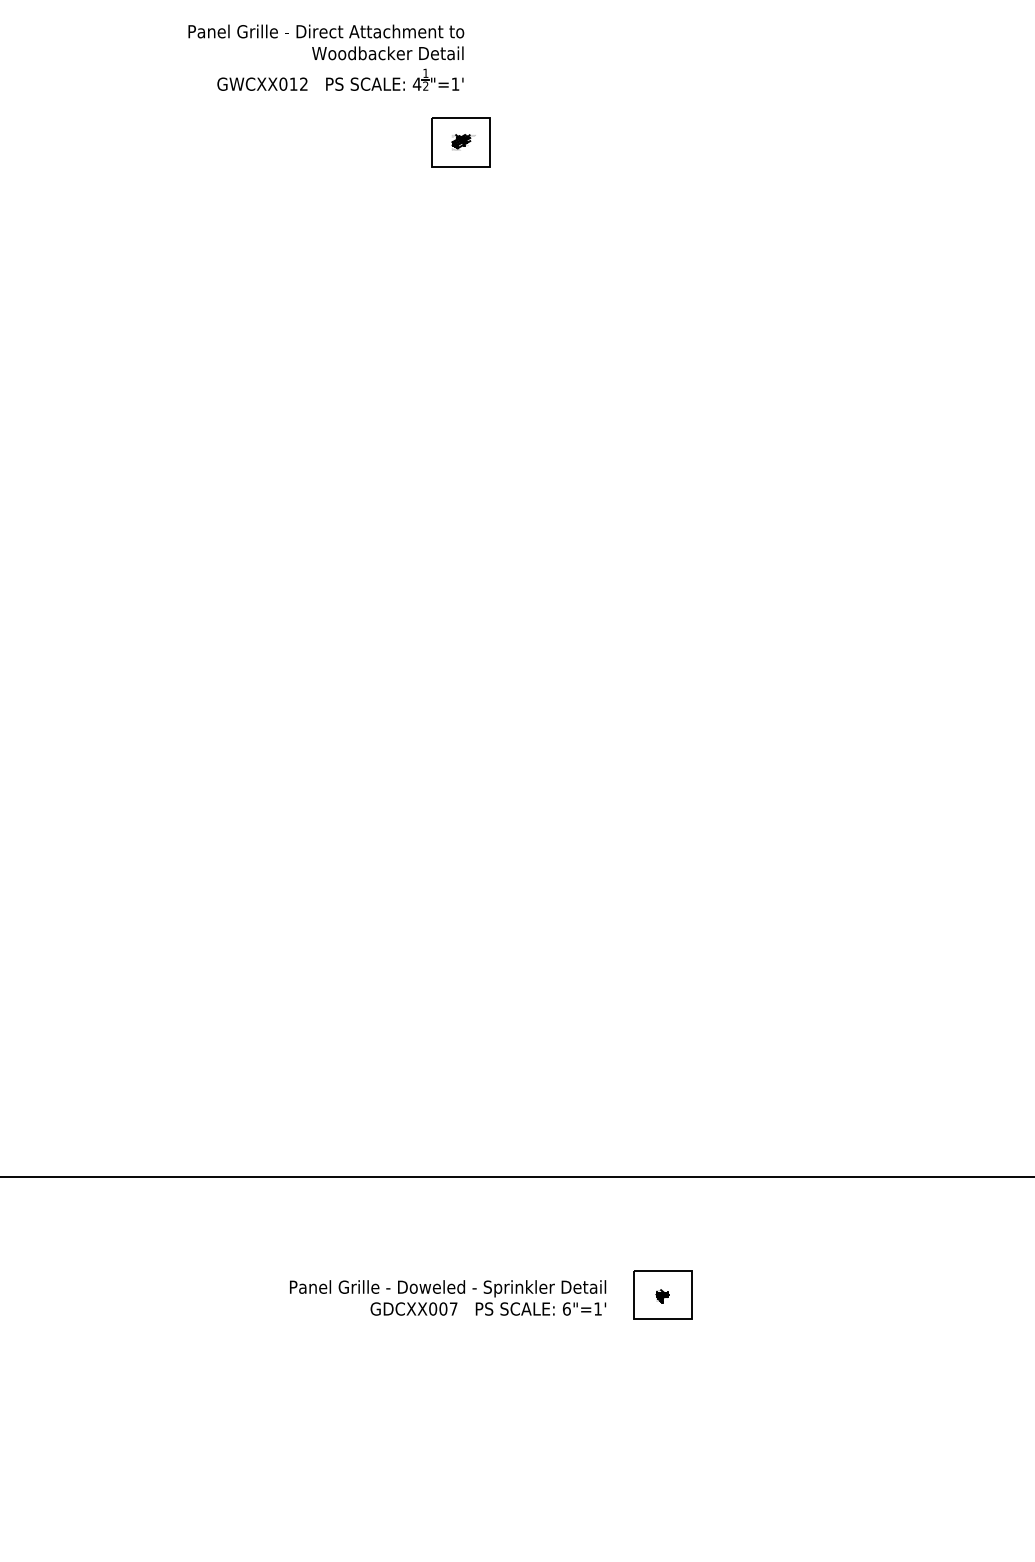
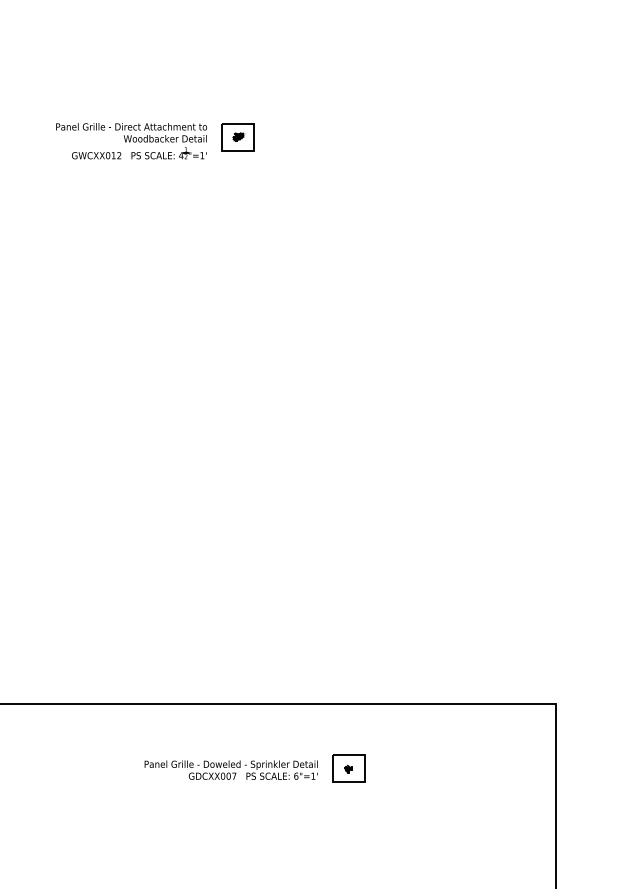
part: (326, 58) -> (131, 141), moved

